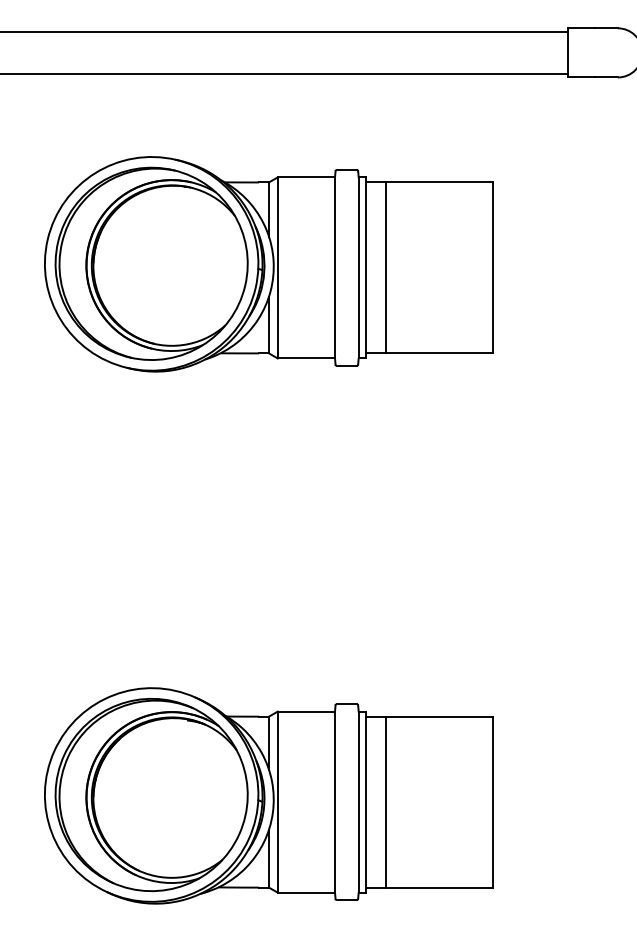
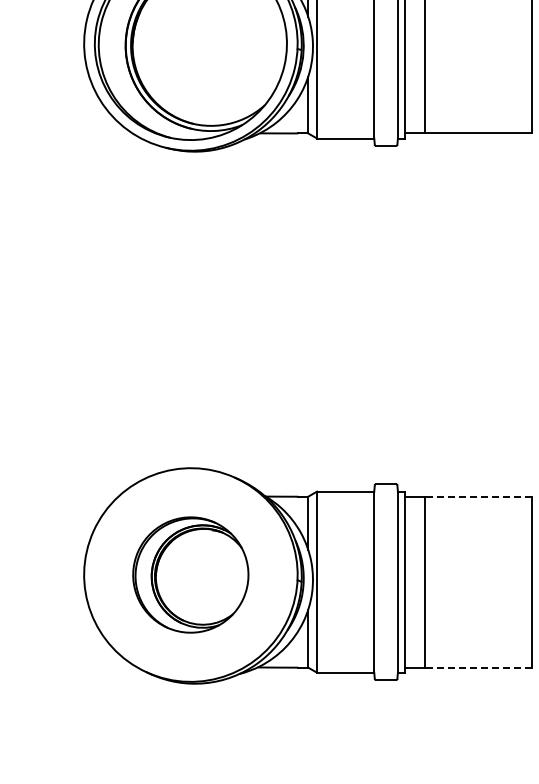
line: (438, 716) -> (477, 496), solid -> dashed
part: (151, 794) -> (190, 574), size x0.6
line: (438, 887) -> (477, 667), solid -> dashed

